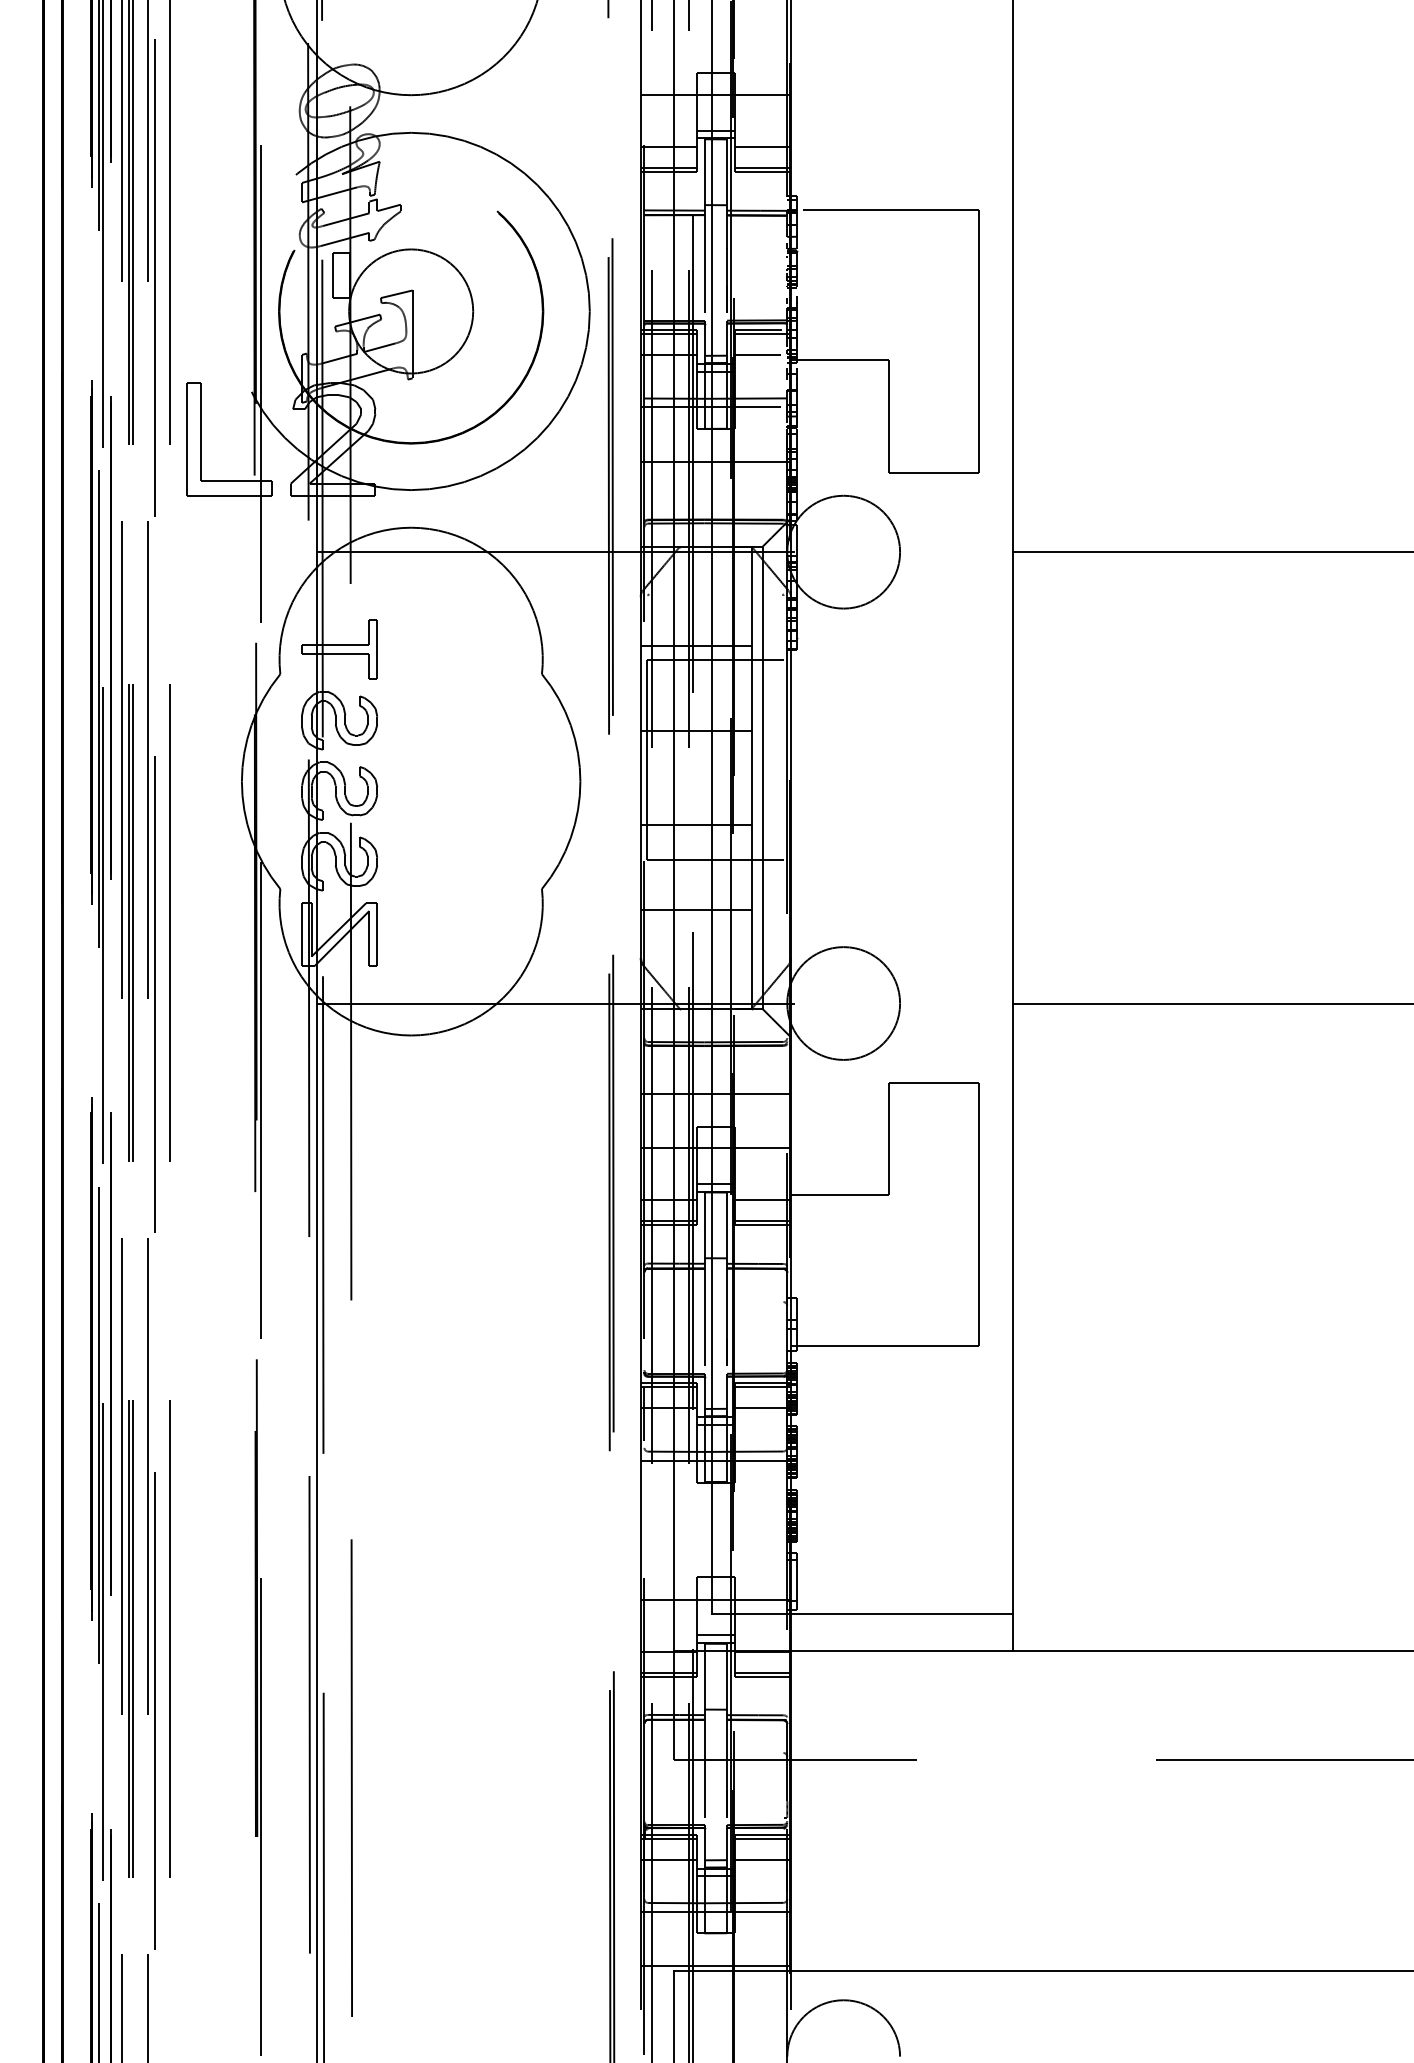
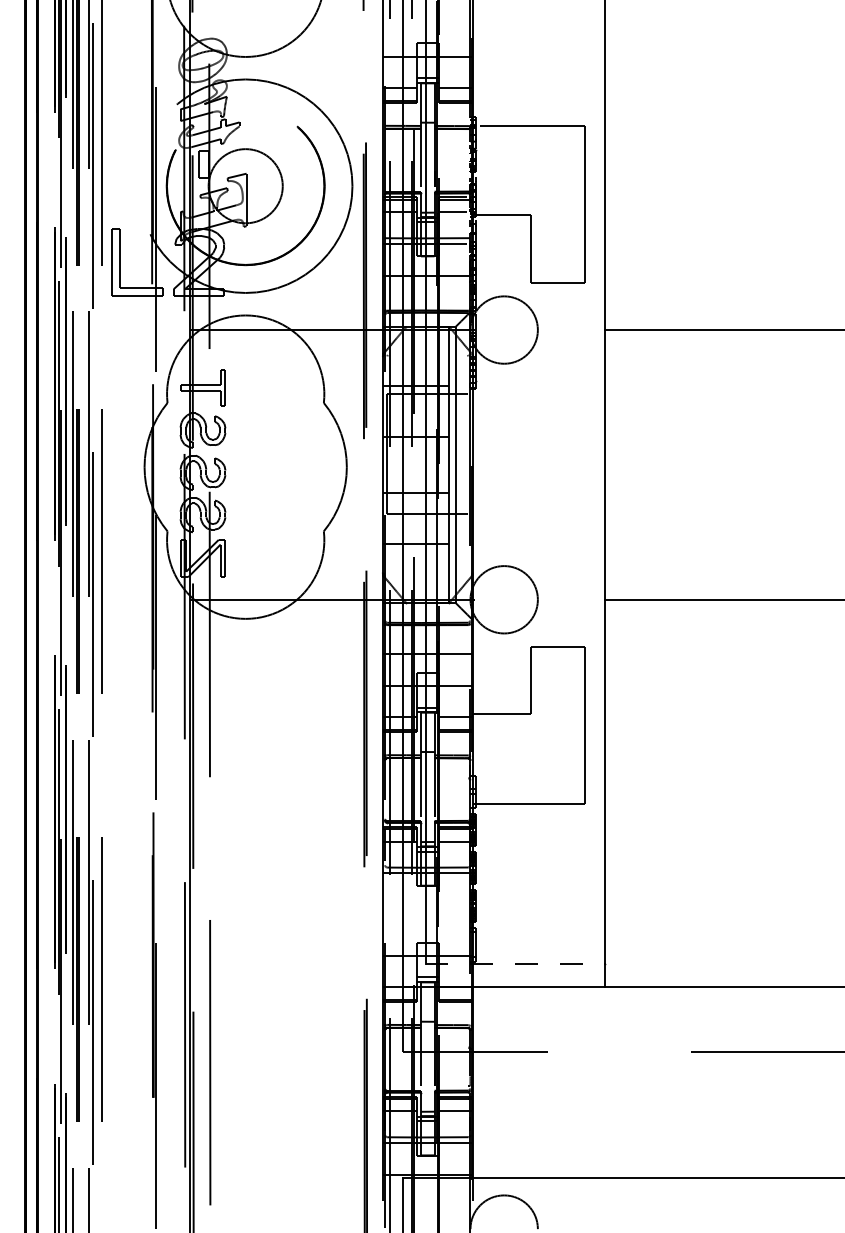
line: (862, 1613) -> (515, 964), solid -> dashed

